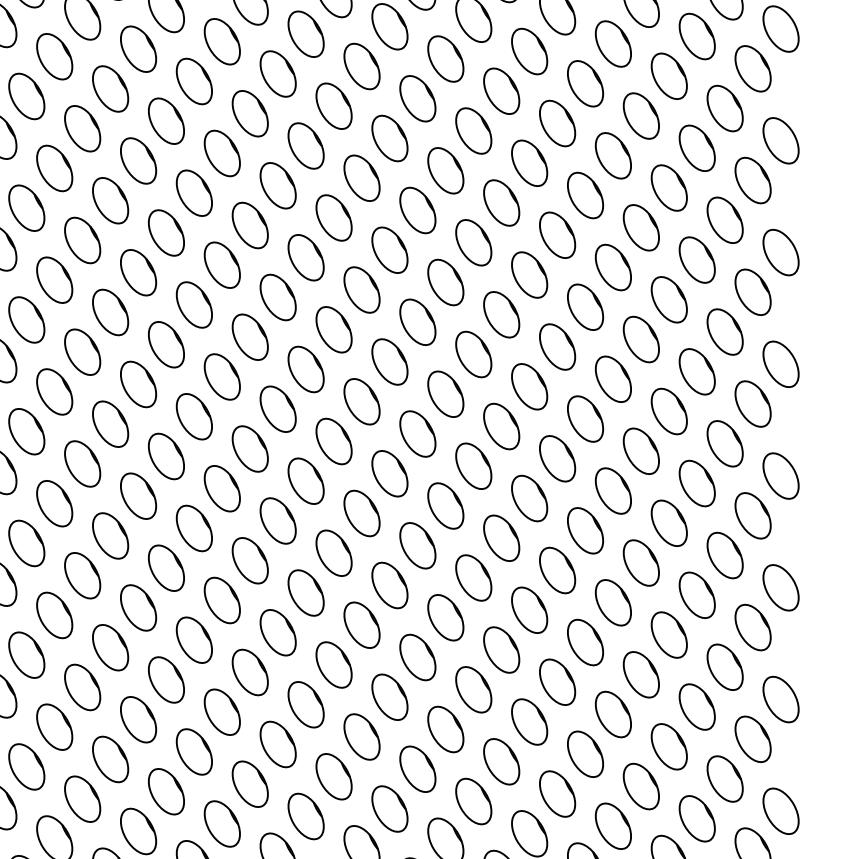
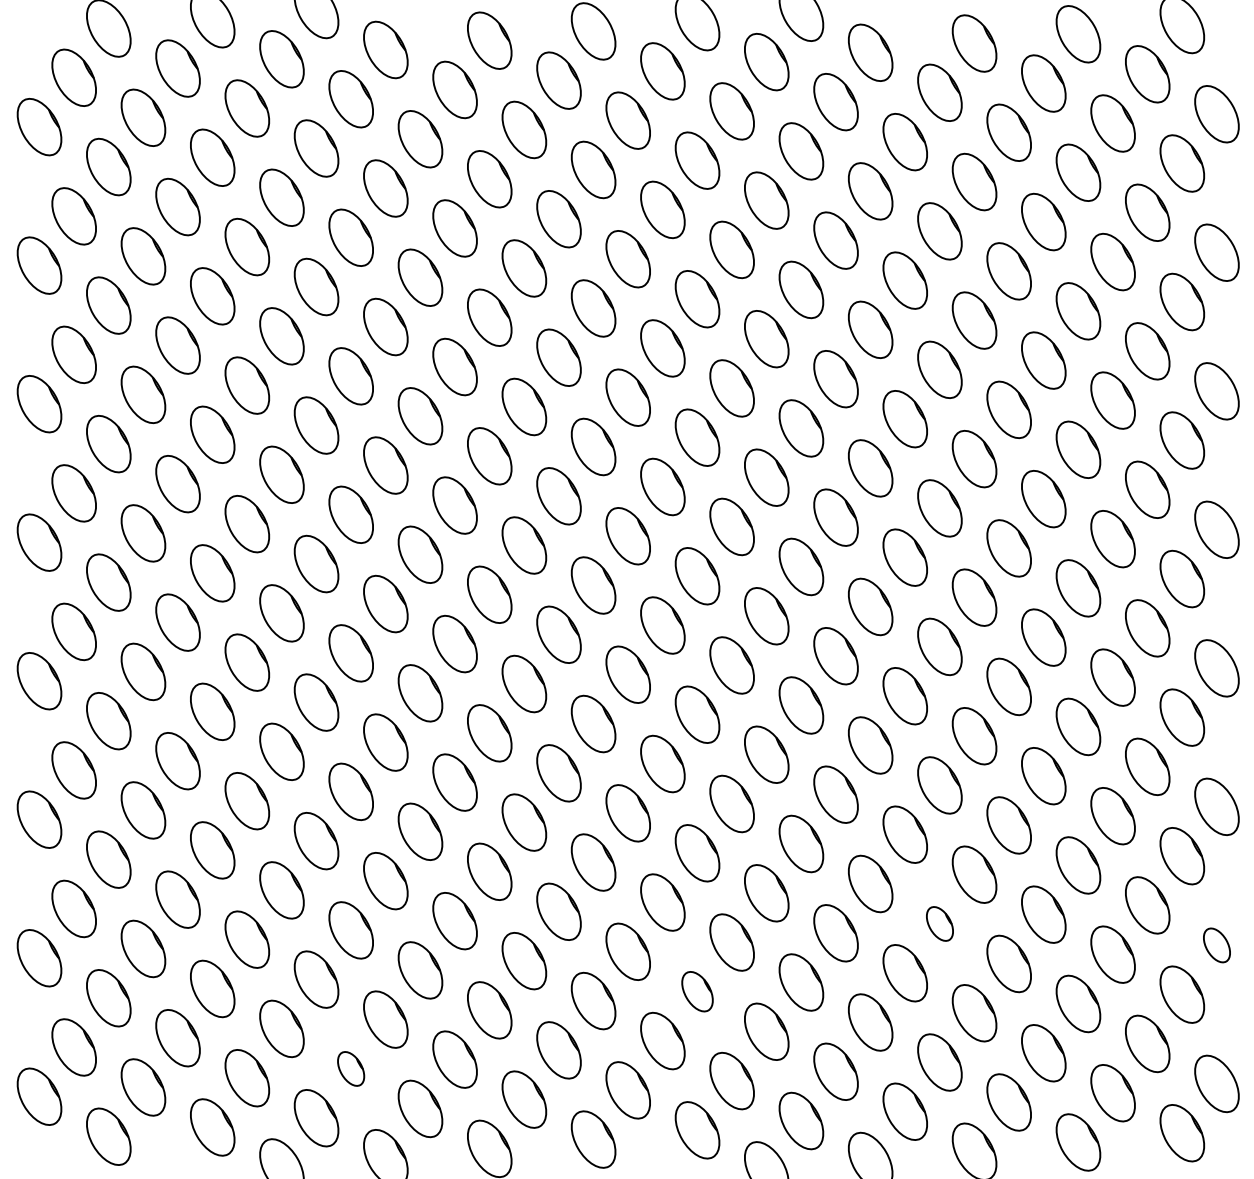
part: (557, 681) -> (939, 923), size x0.6
part: (780, 699) -> (1216, 945), size x0.6
part: (362, 736) -> (697, 991), size x0.7
part: (82, 798) -> (350, 1068), size x0.6

